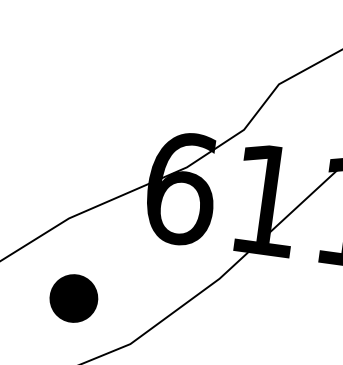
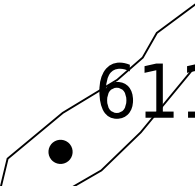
part: (73, 297) -> (60, 151), moved

